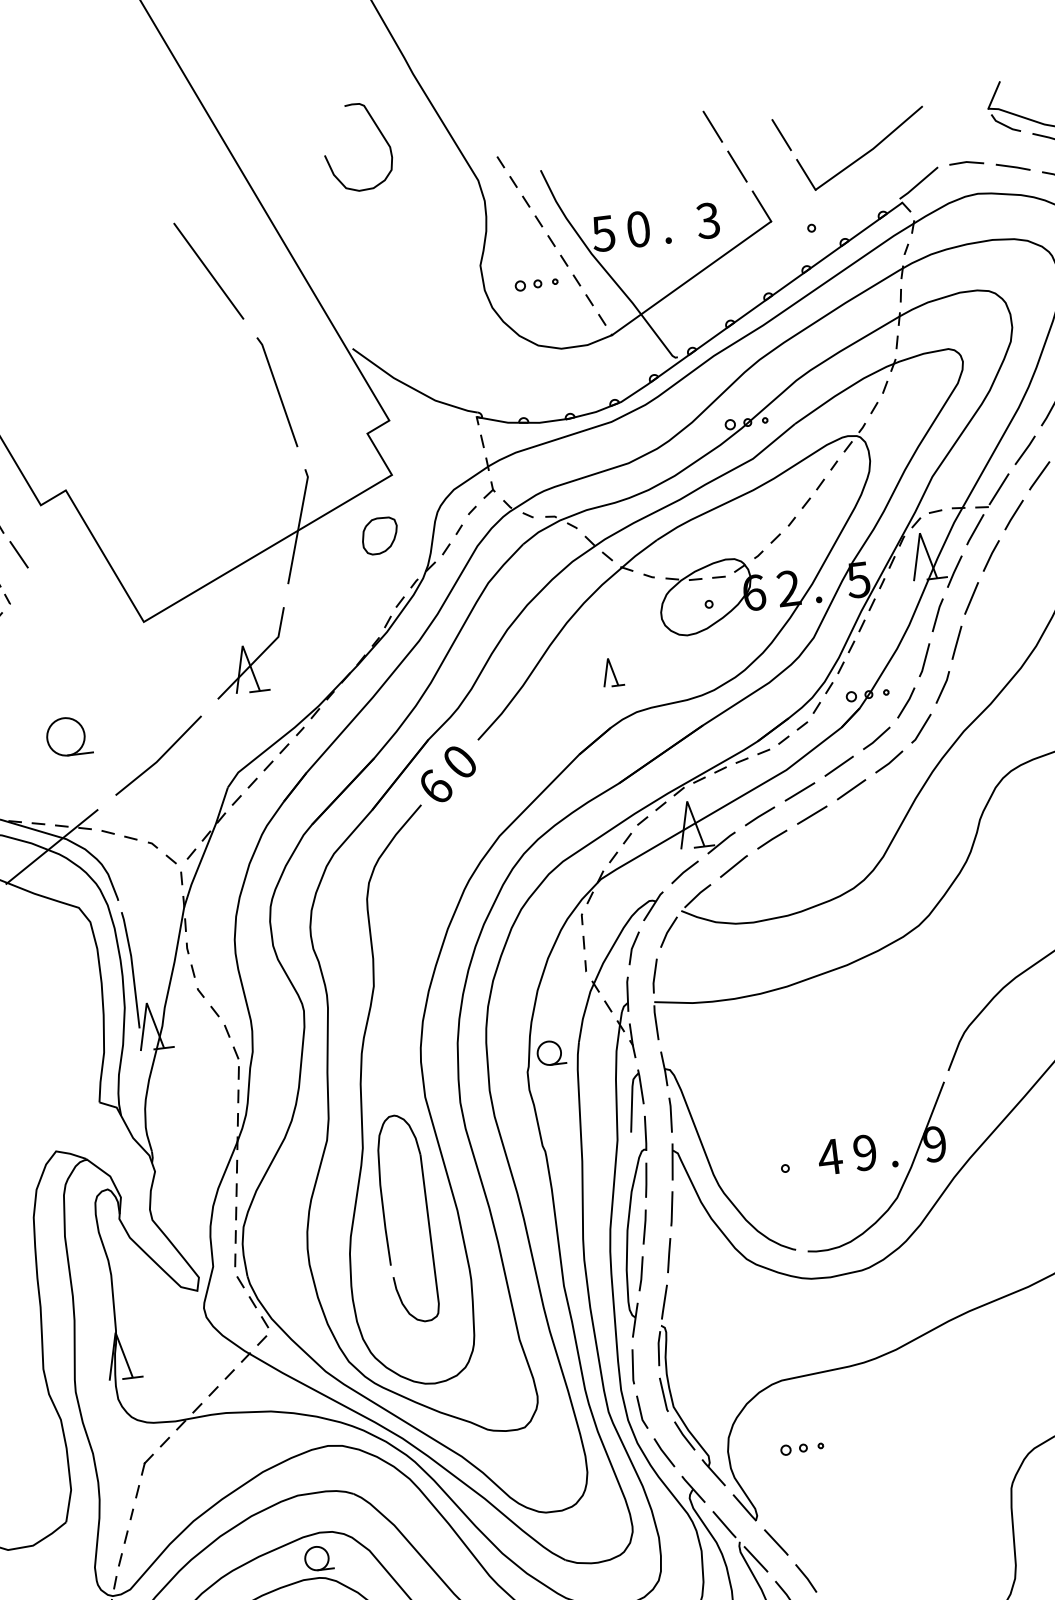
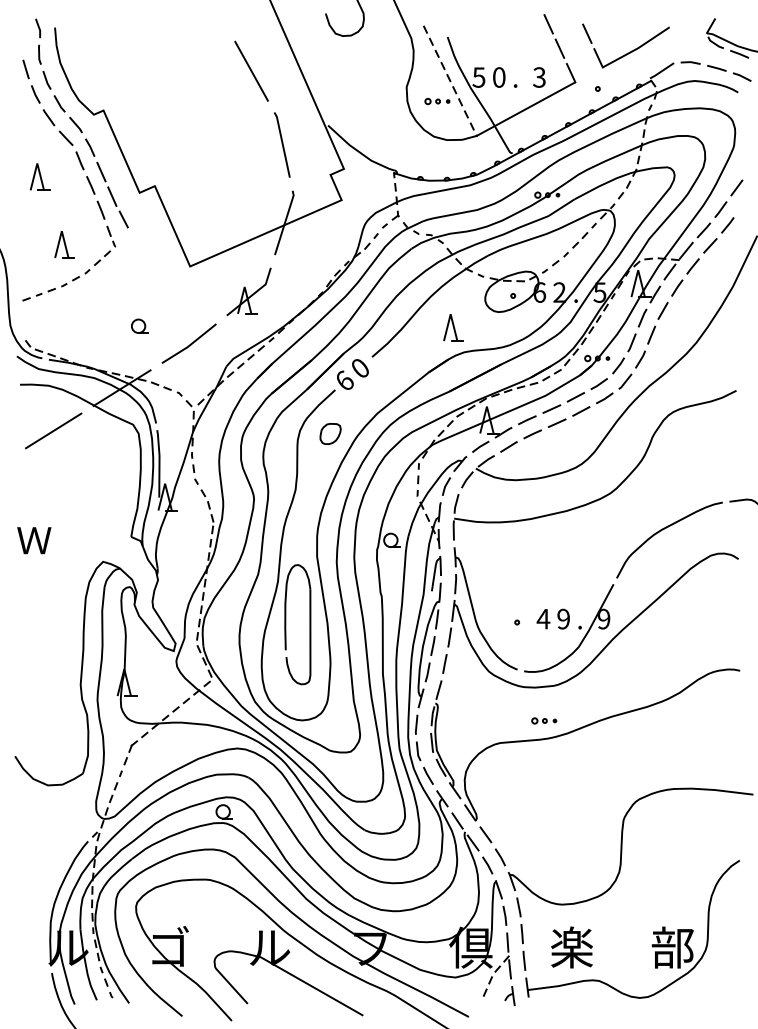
part: (379, 535) -> (330, 433), moved
part: (612, 671) -> (453, 327), size x1.67
part: (68, 734) -> (139, 325), size x0.62
part: (802, 1447) -> (544, 720), moved

